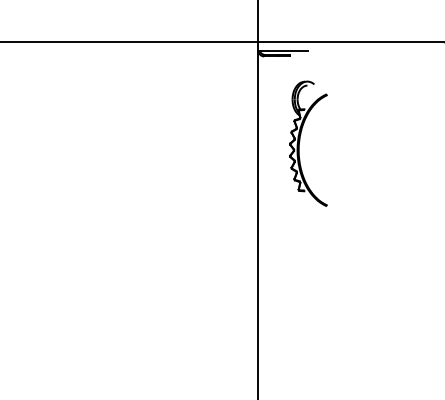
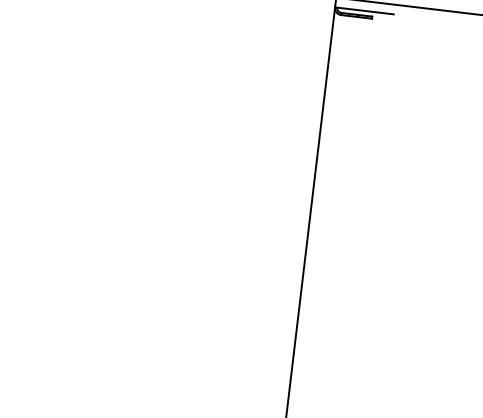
part: (300, 141) -> (371, 120), removed

